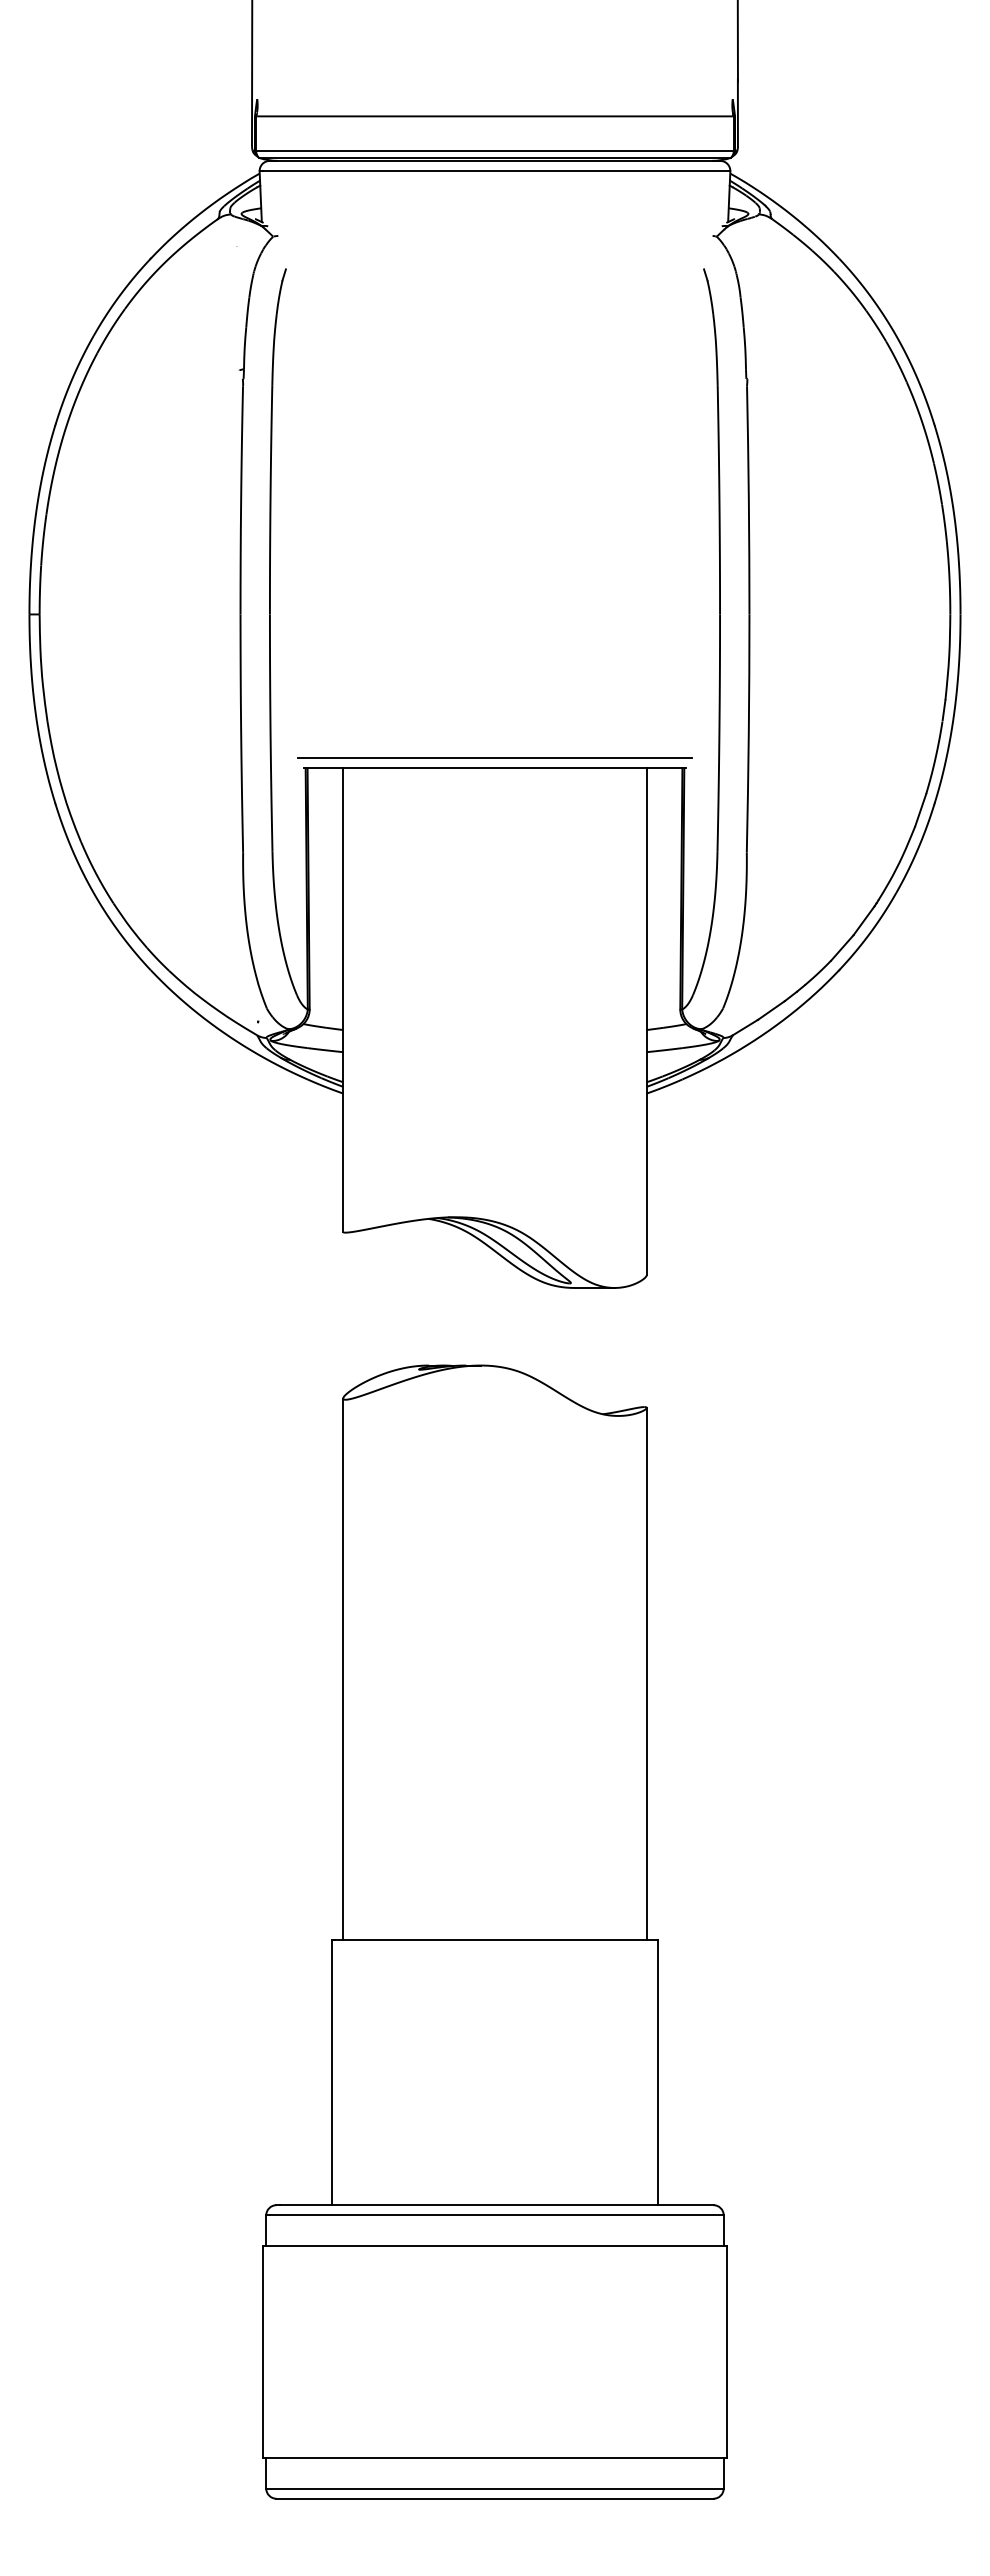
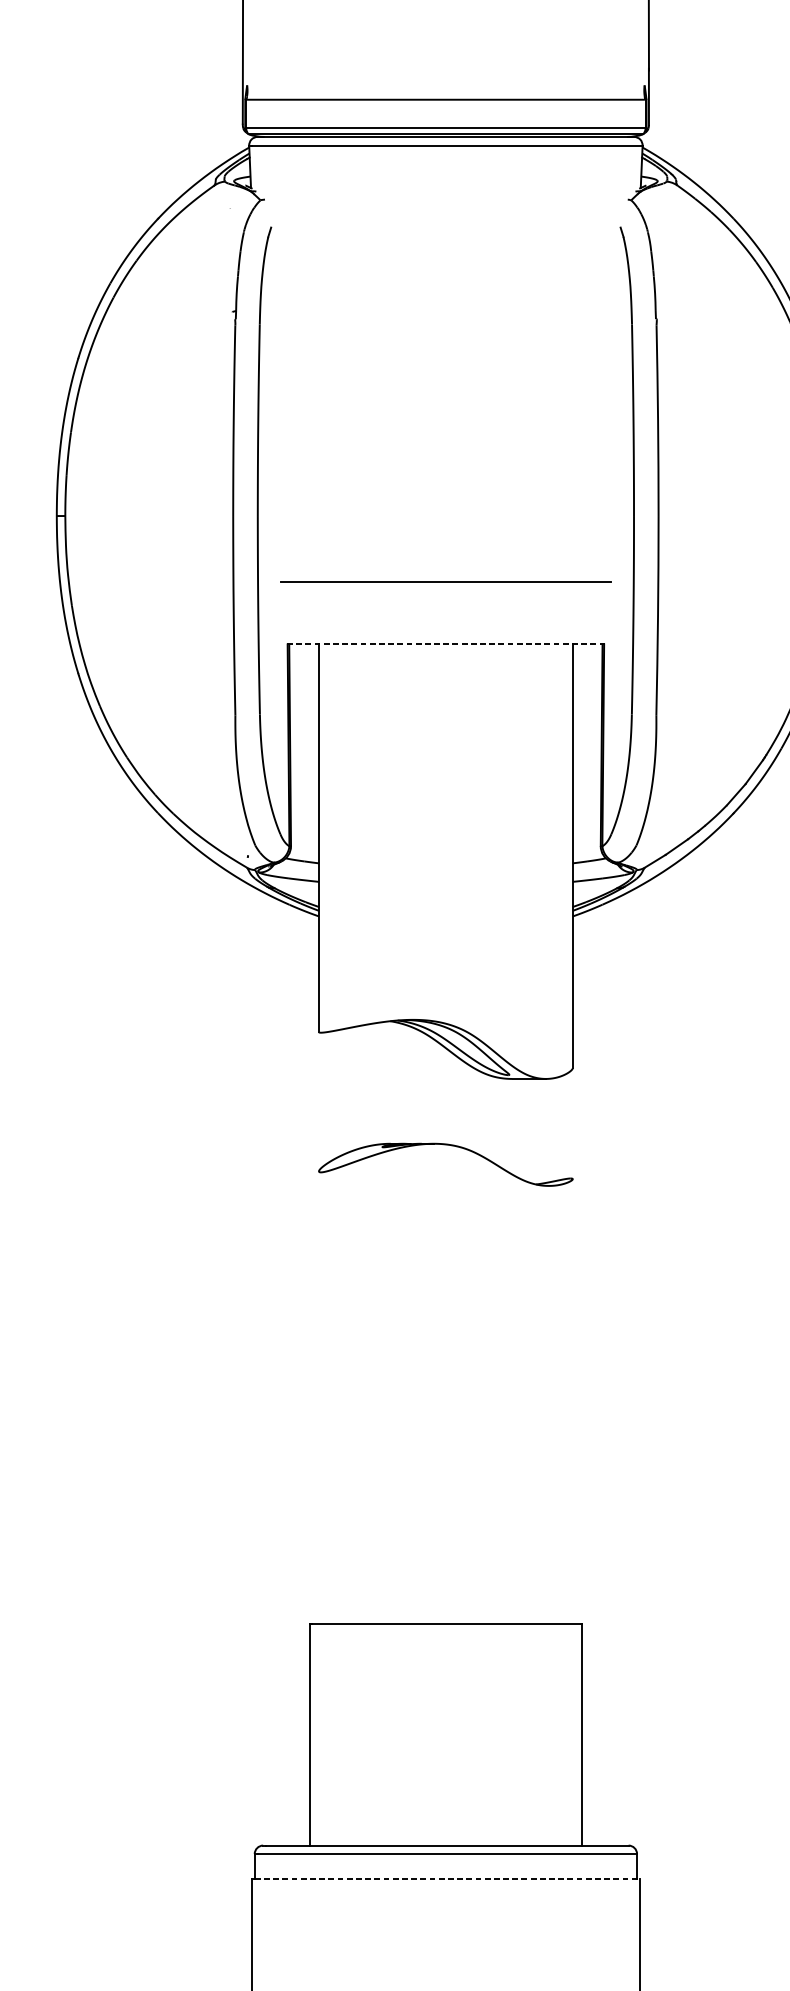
line: (494, 757) -> (445, 581), moved
line: (494, 768) -> (445, 644), solid -> dashed
line: (343, 1668) -> (319, 1397), removed
line: (646, 1673) -> (572, 1401), removed
line: (497, 2245) -> (447, 1879), solid -> dashed

